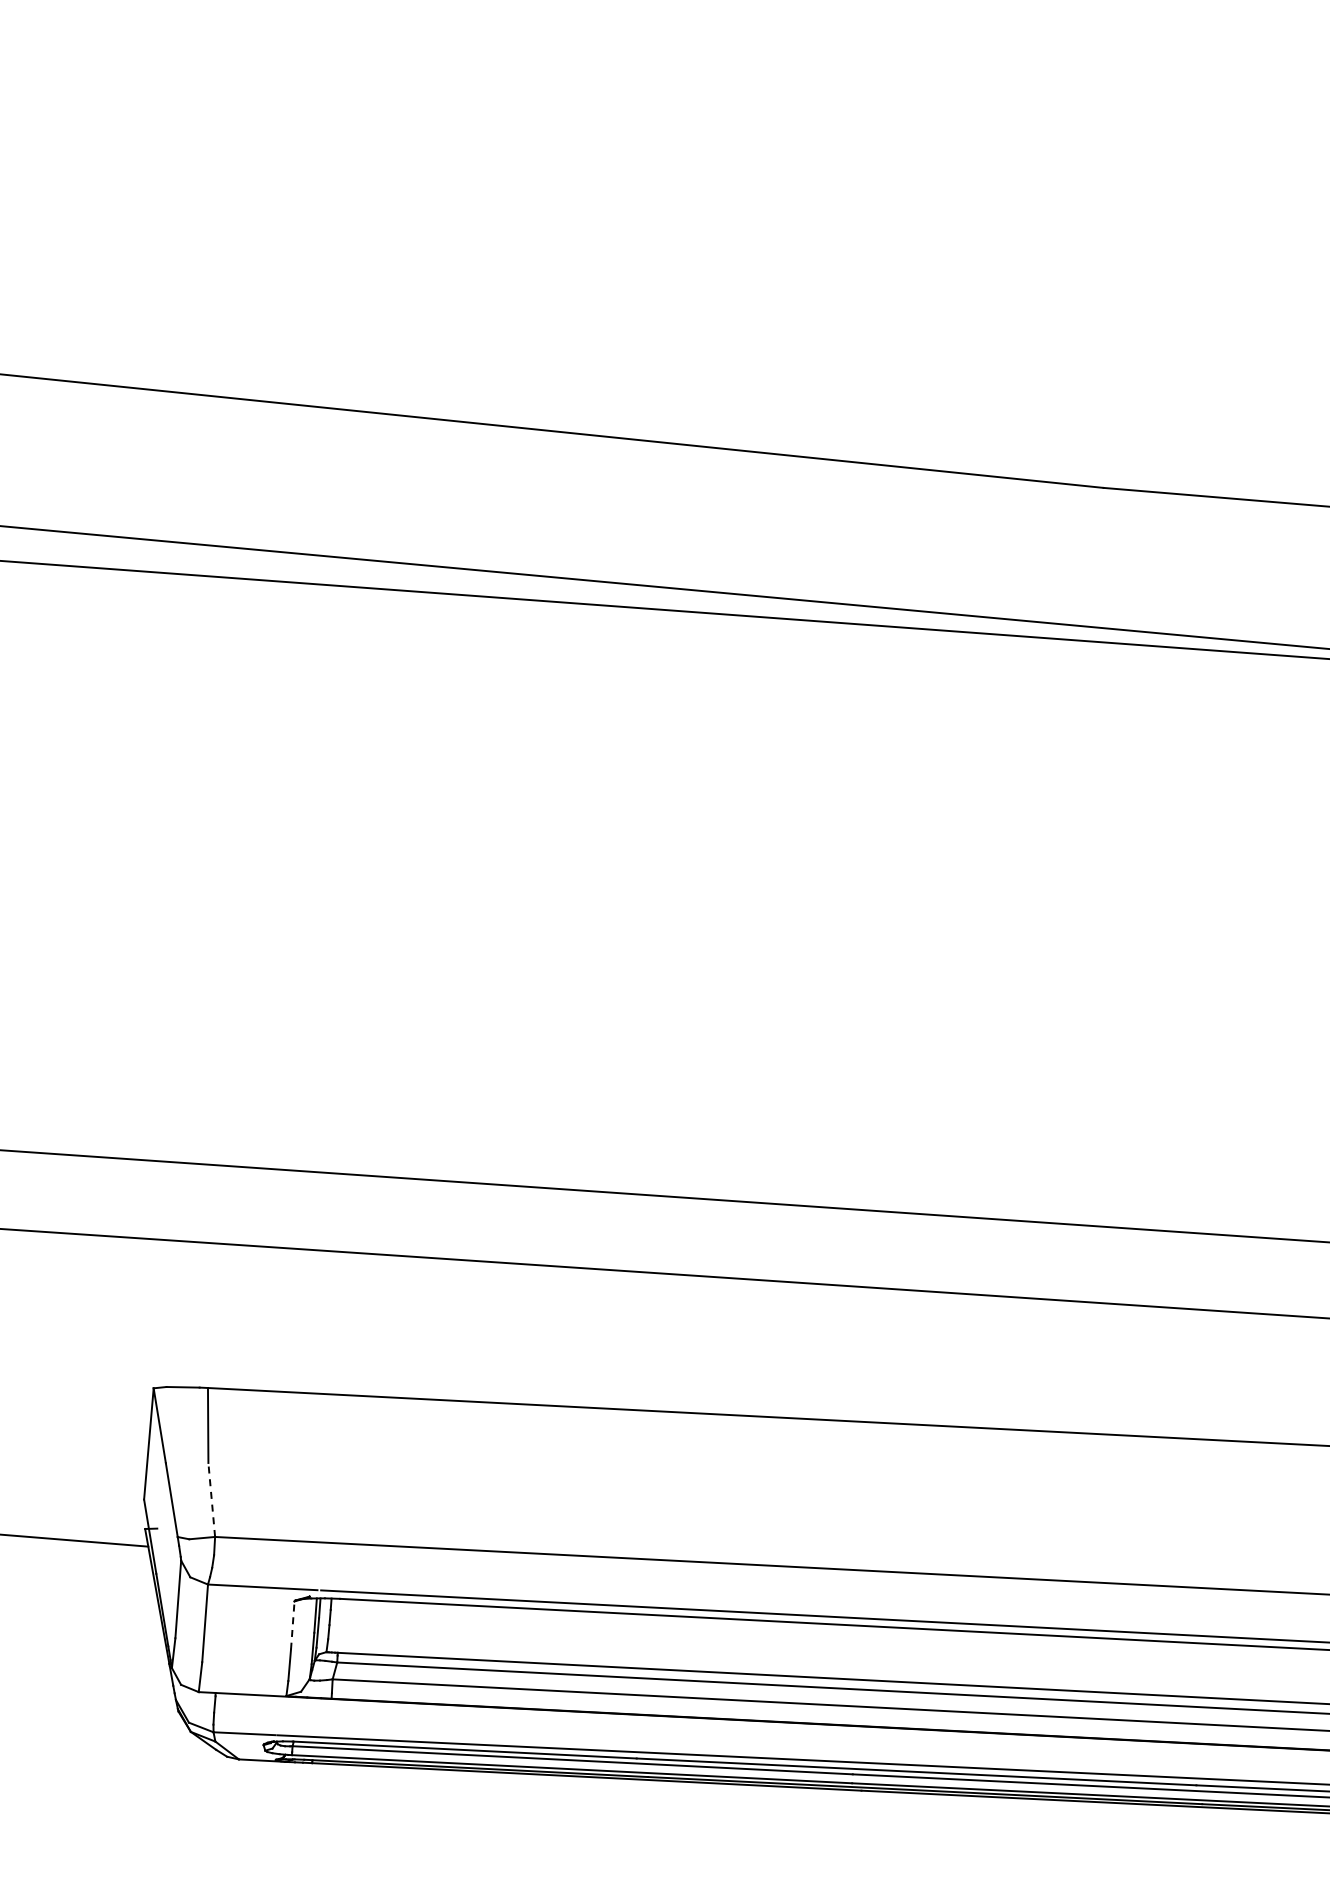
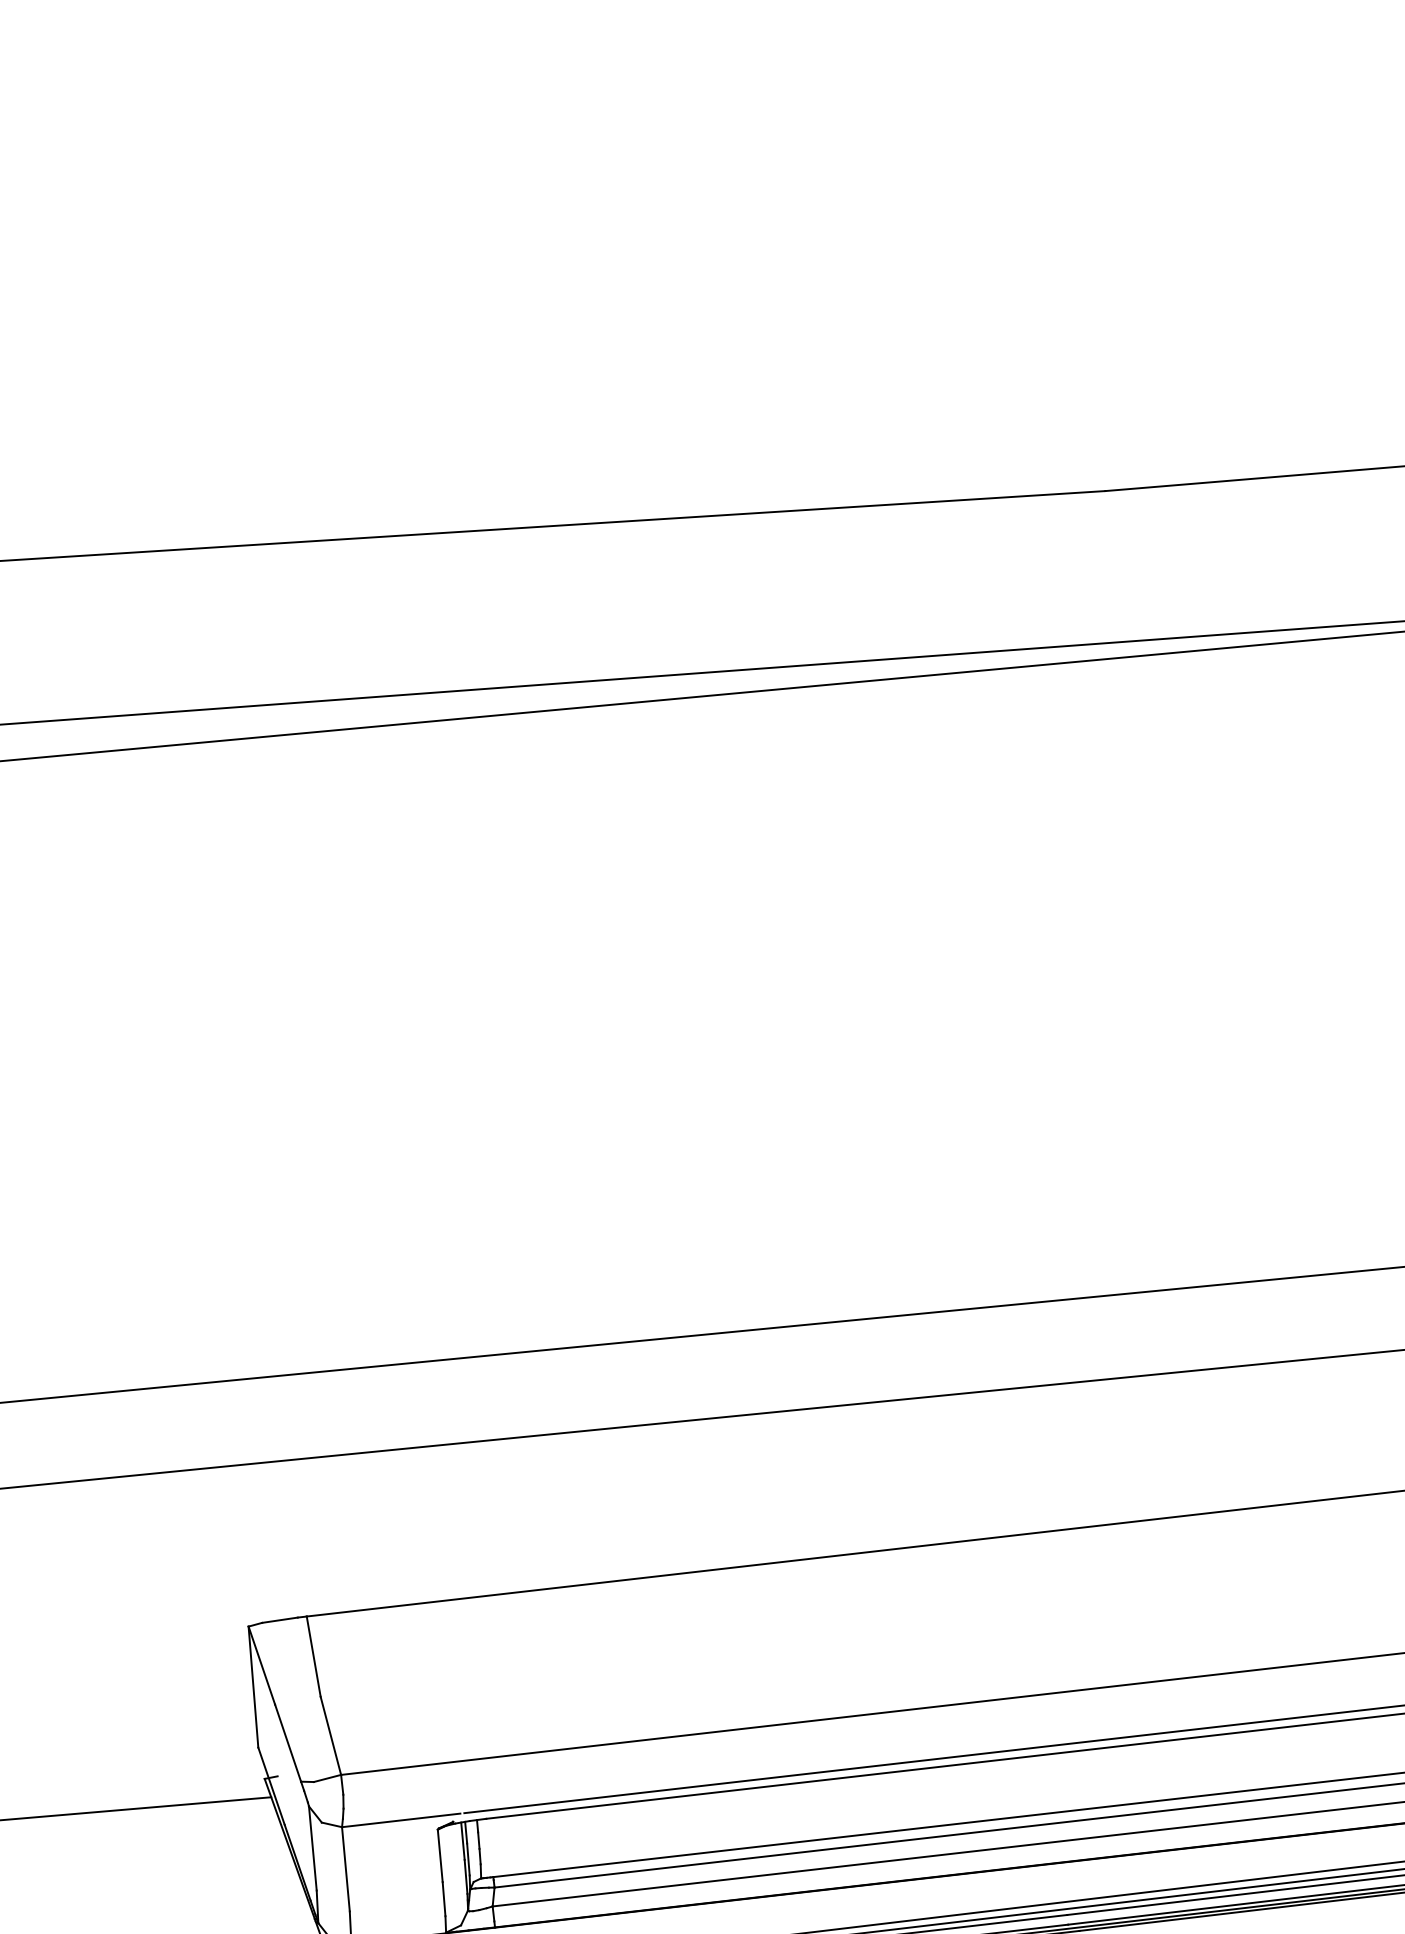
line: (211, 1499) -> (330, 1735), dashed -> solid
line: (292, 1625) -> (439, 1855), dashed -> solid

